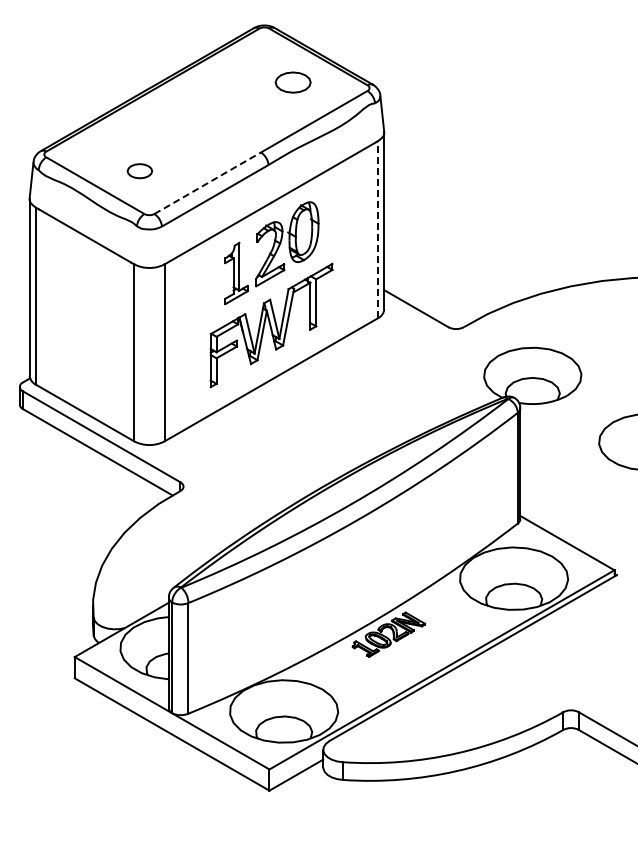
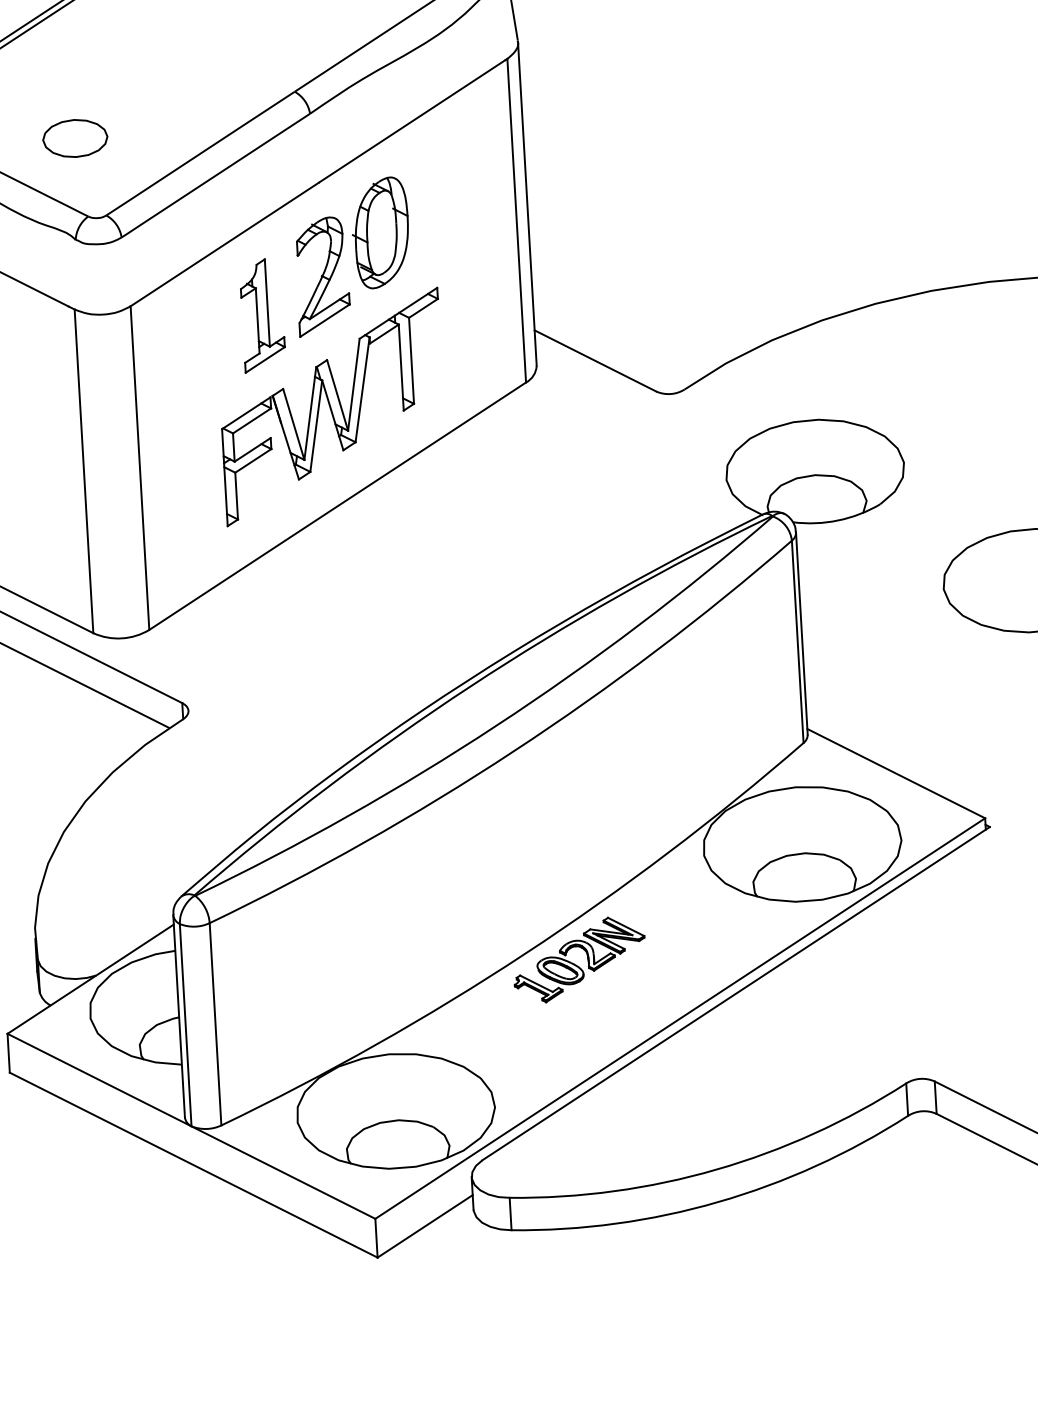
part: (139, 171) -> (74, 139), size x1.43
line: (208, 183) -> (202, 153), dashed -> solid
line: (377, 229) -> (515, 220), dashed -> solid

